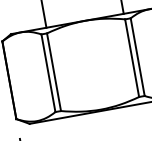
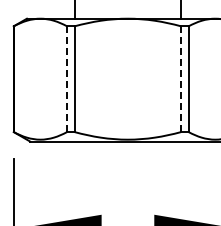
line: (132, 58) -> (181, 79), solid -> dashed
line: (48, 73) -> (67, 79), solid -> dashed

